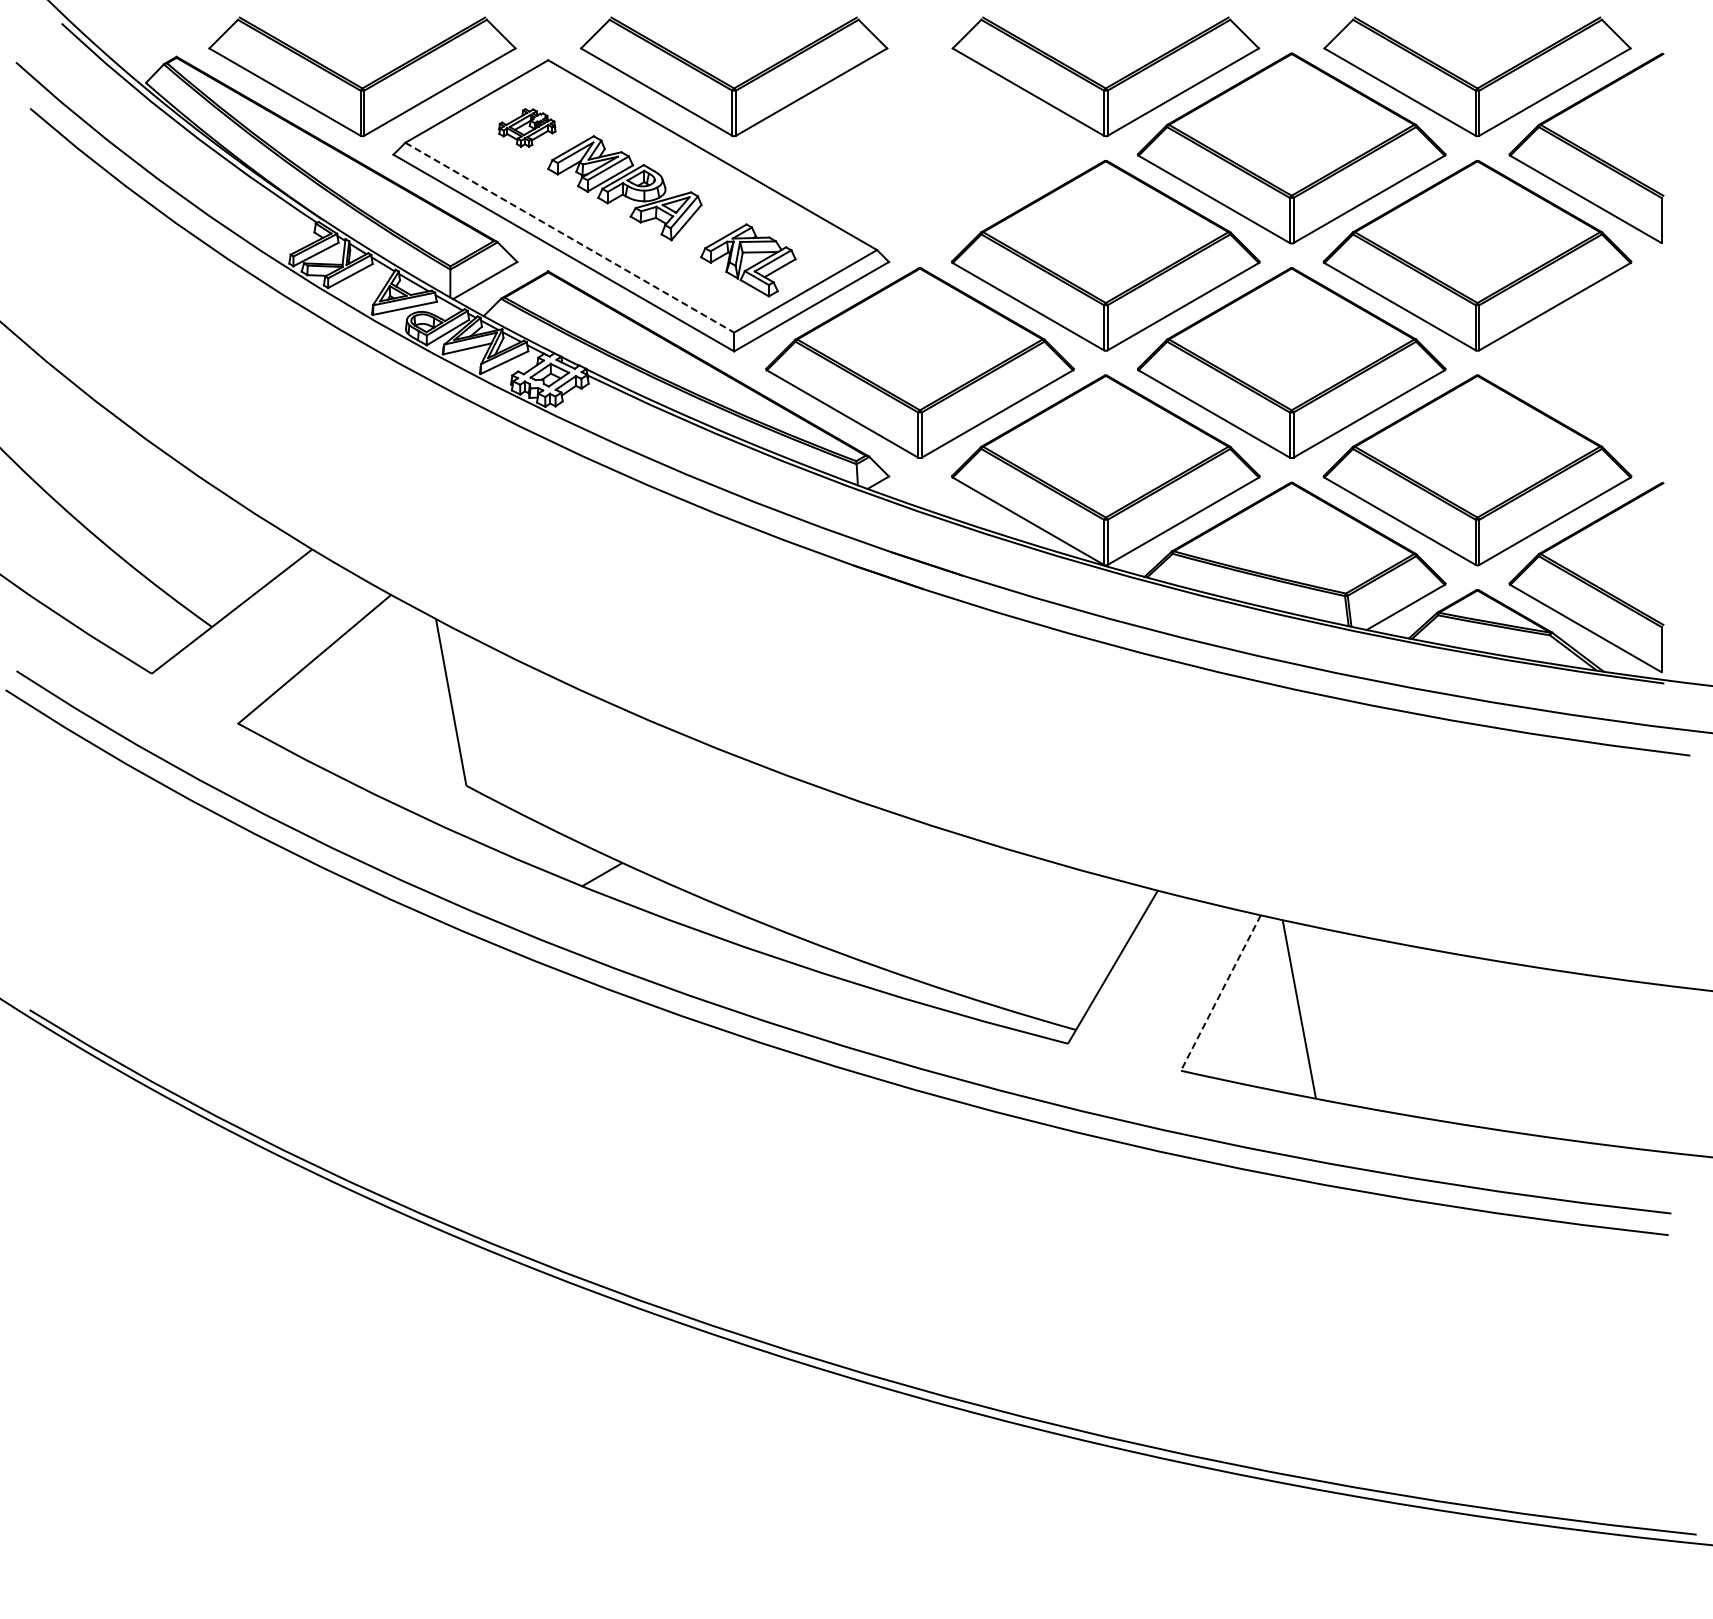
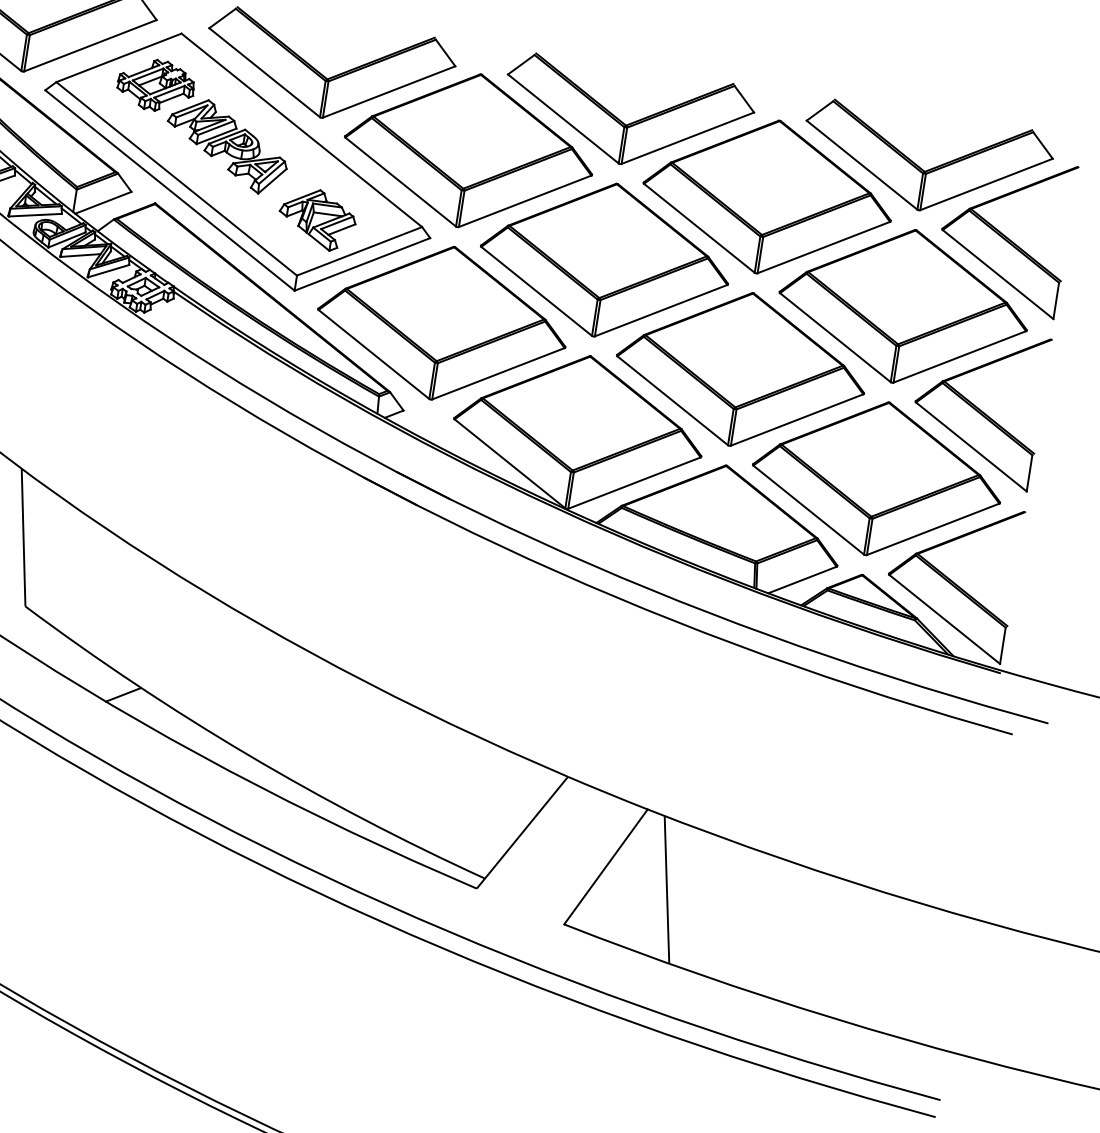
part: (527, 127) -> (156, 85), size x1.67
part: (919, 148) -> (468, 150), added
line: (569, 237) -> (176, 178), dashed -> solid
part: (1586, 362) -> (978, 405), added
line: (1220, 993) -> (605, 867), dashed -> solid

